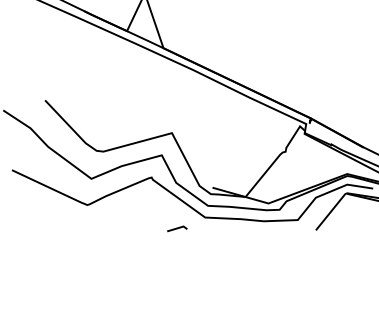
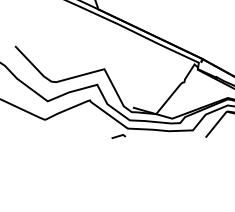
line: (177, 228) -> (118, 136), moved

